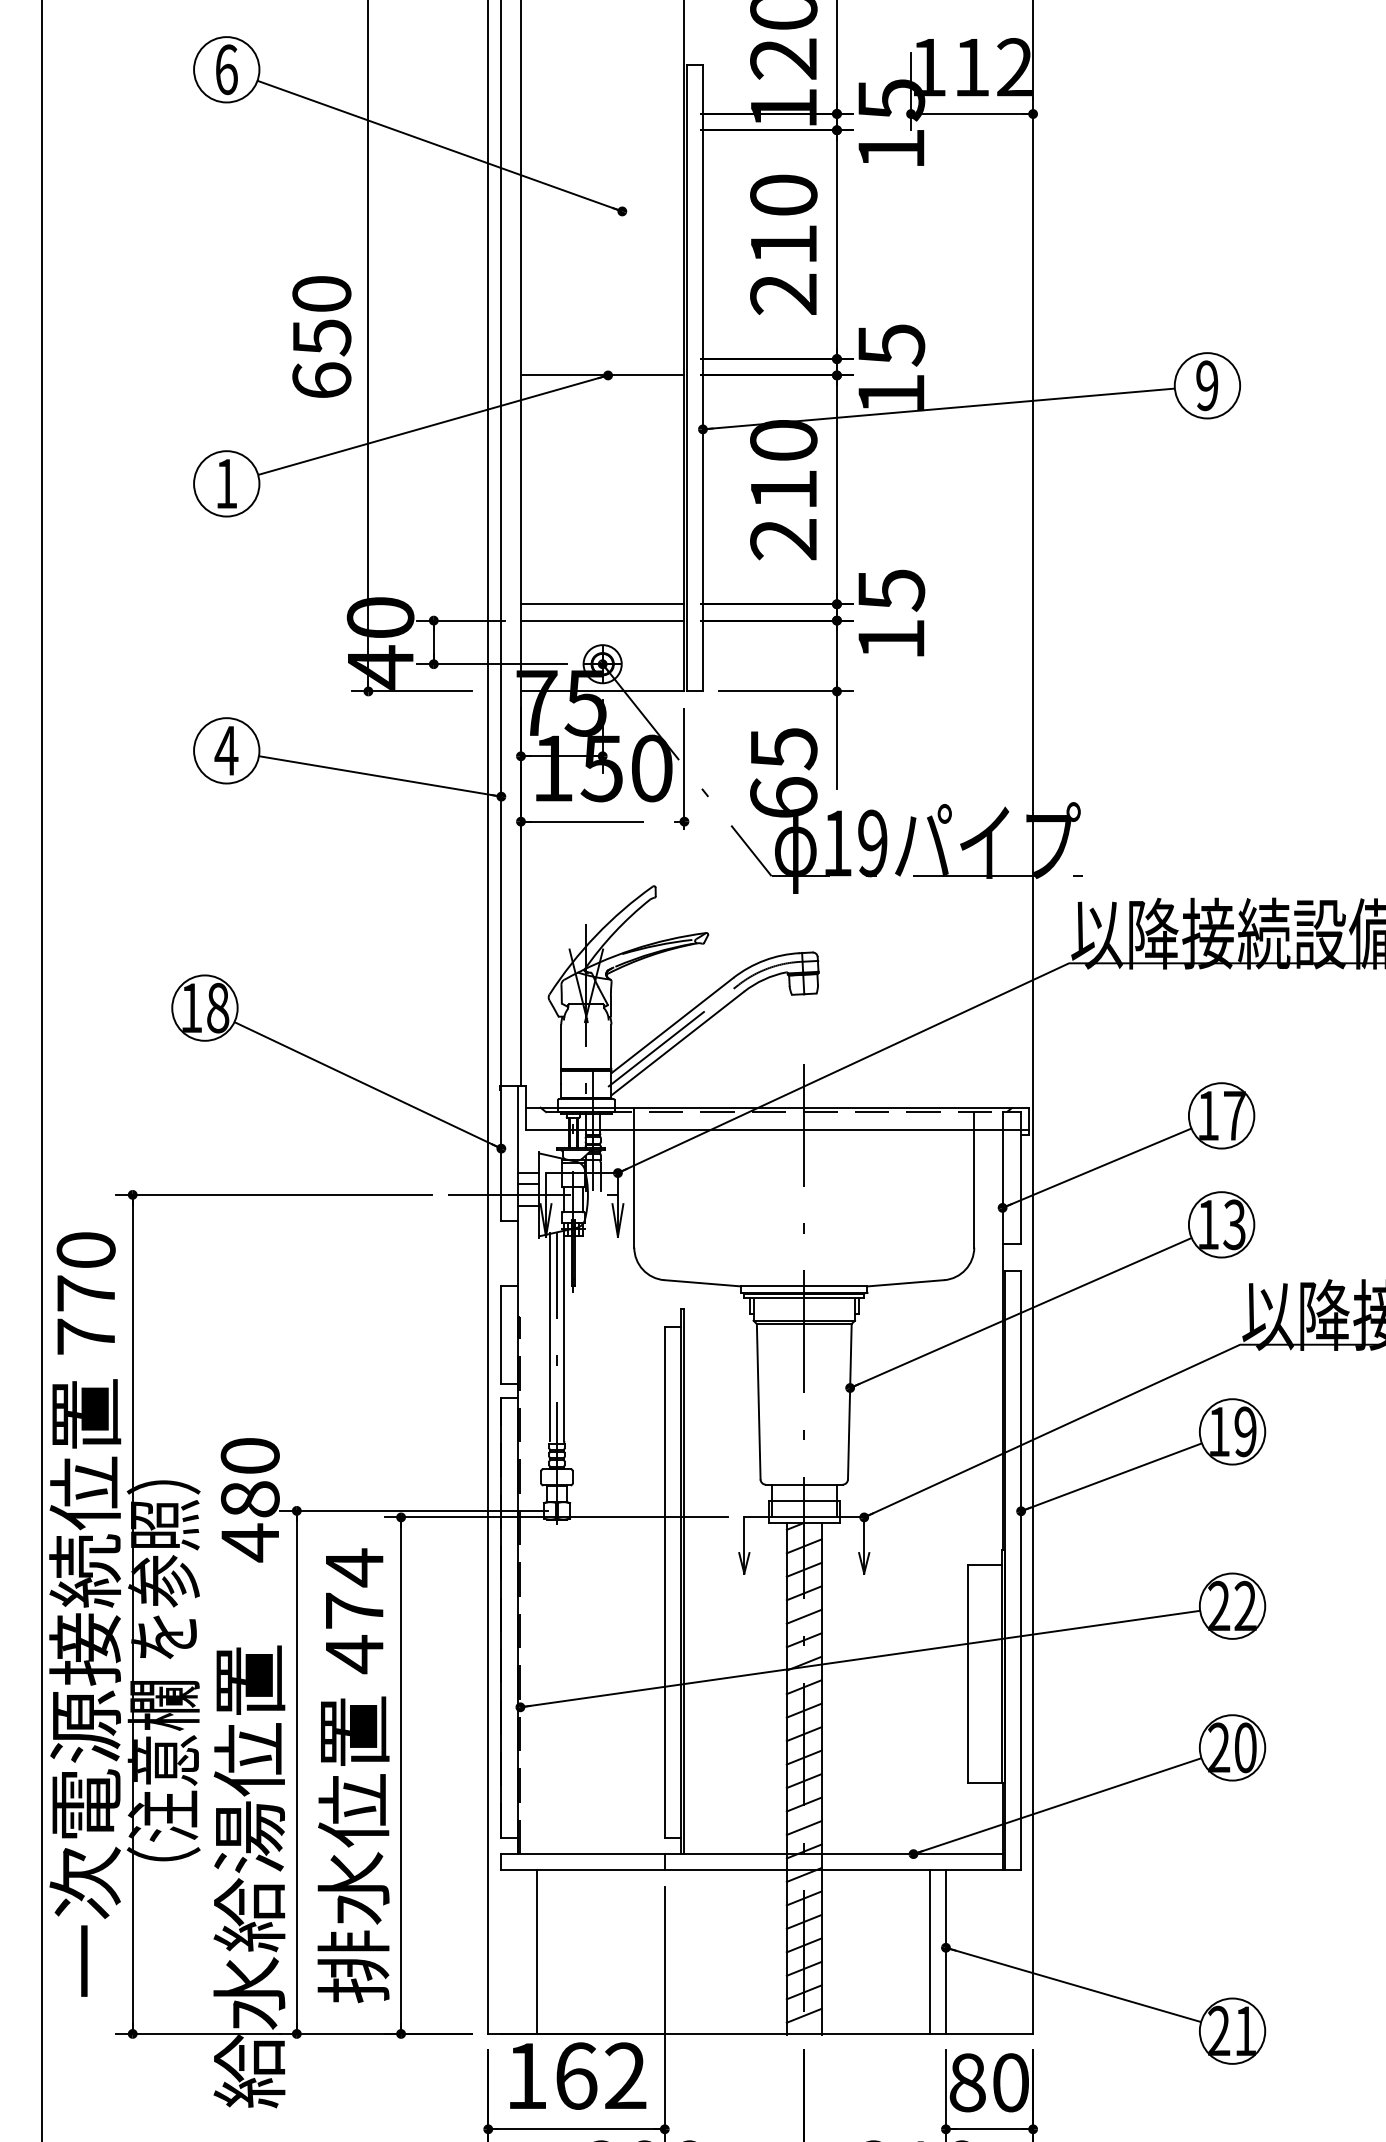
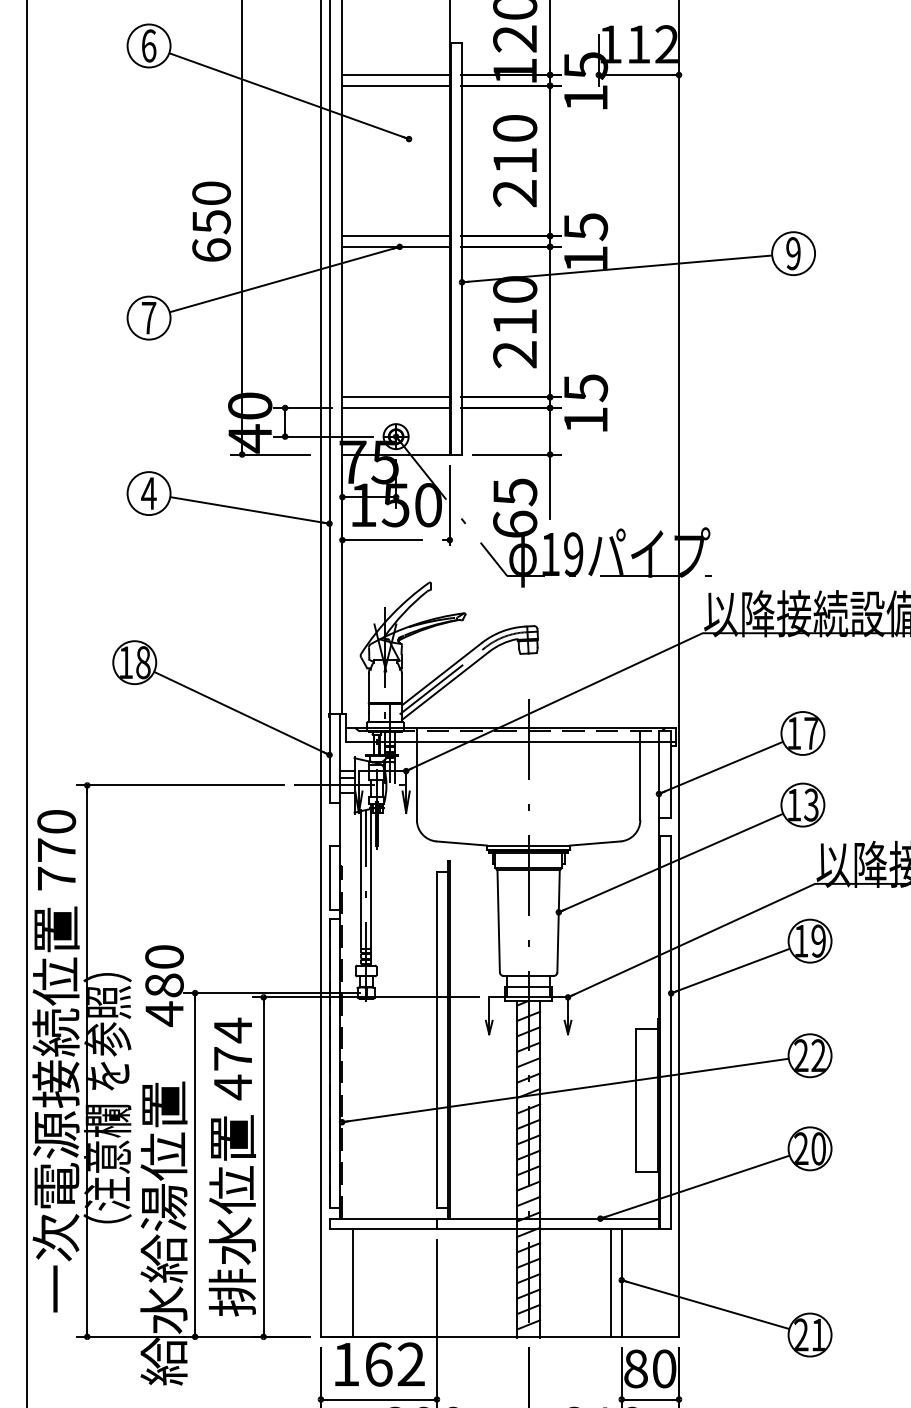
line: (601, 114) -> (395, 75), added
line: (601, 129) -> (395, 85), added
line: (601, 359) -> (395, 236), added
text: (227, 484) -> (149, 318), 1 -> 7

